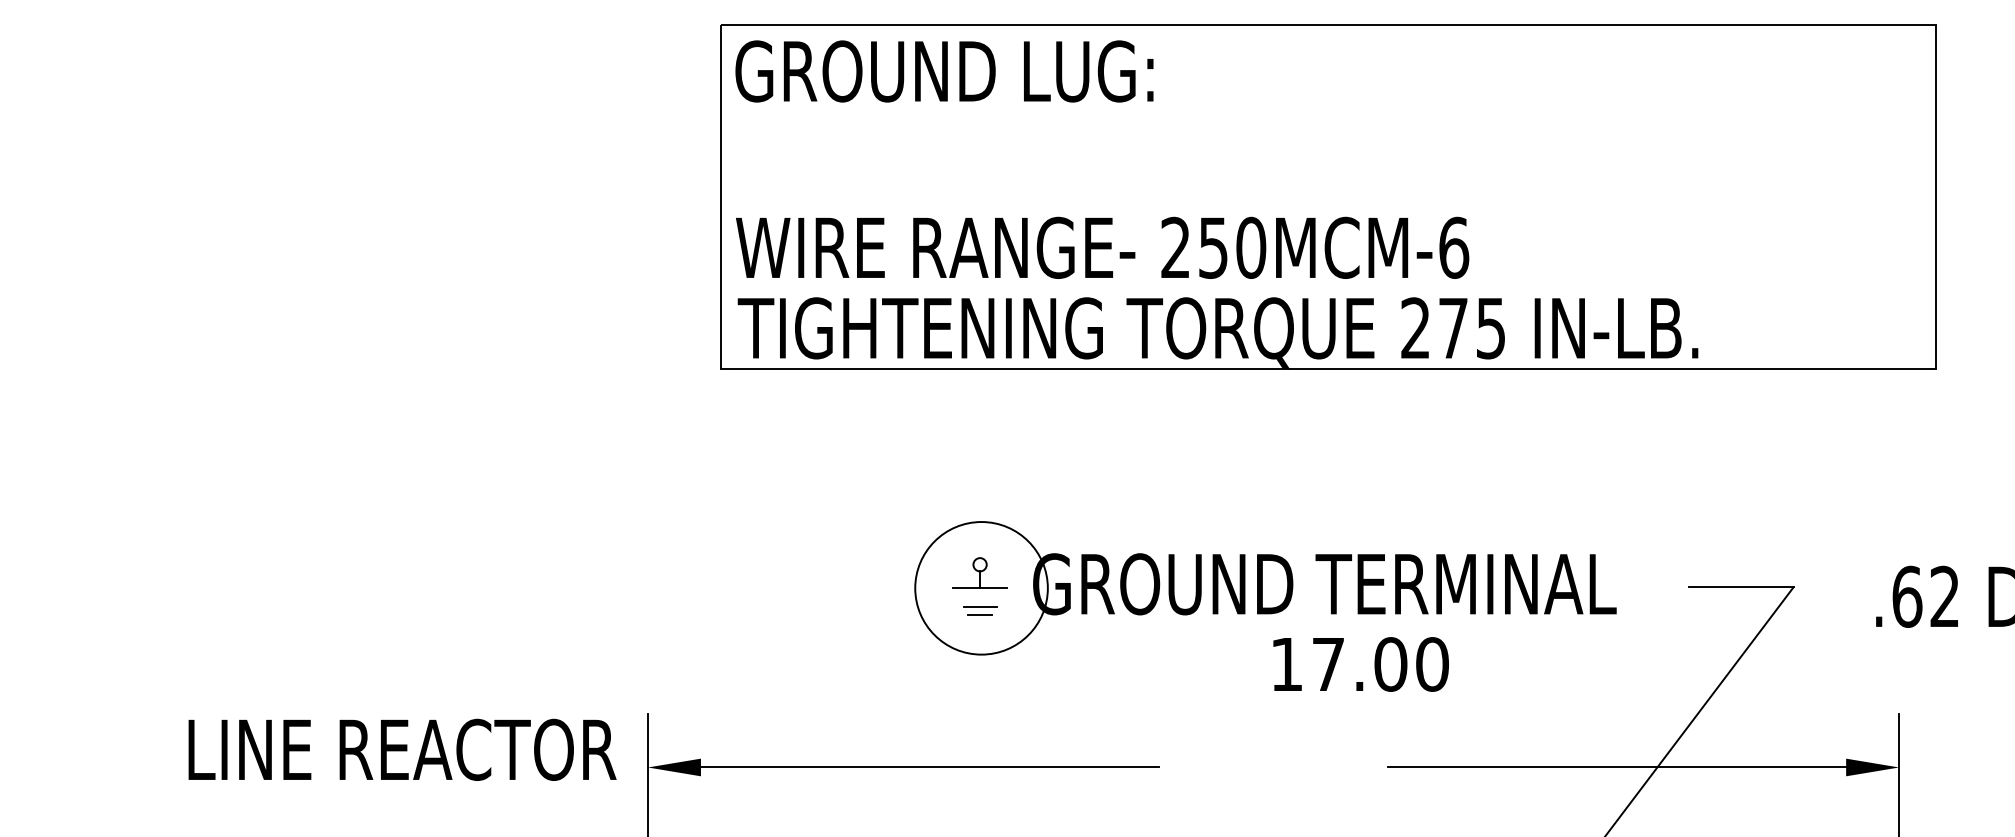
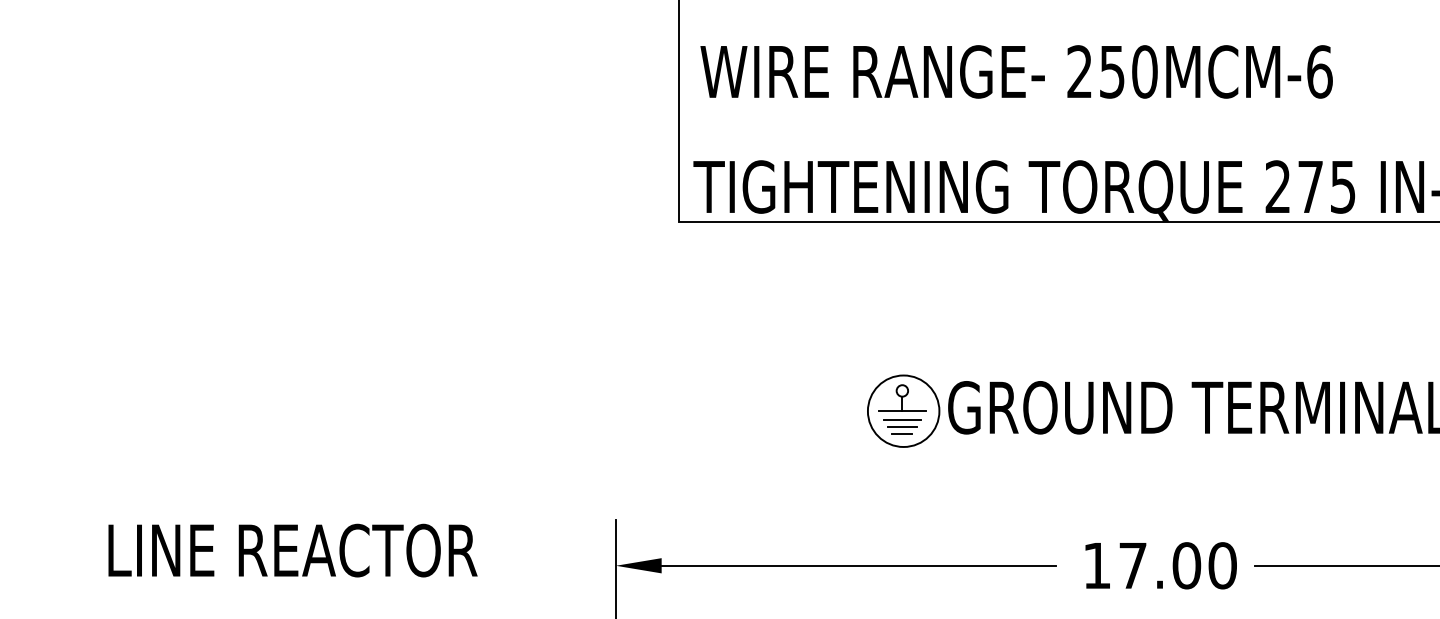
text: (1102, 247) -> (1016, 71), moved
circle: (981, 587) -> (903, 410), size x0.62
line: (979, 598) -> (901, 420), added
text: (1360, 664) -> (1160, 565), moved
text: (402, 749) -> (292, 550), moved

